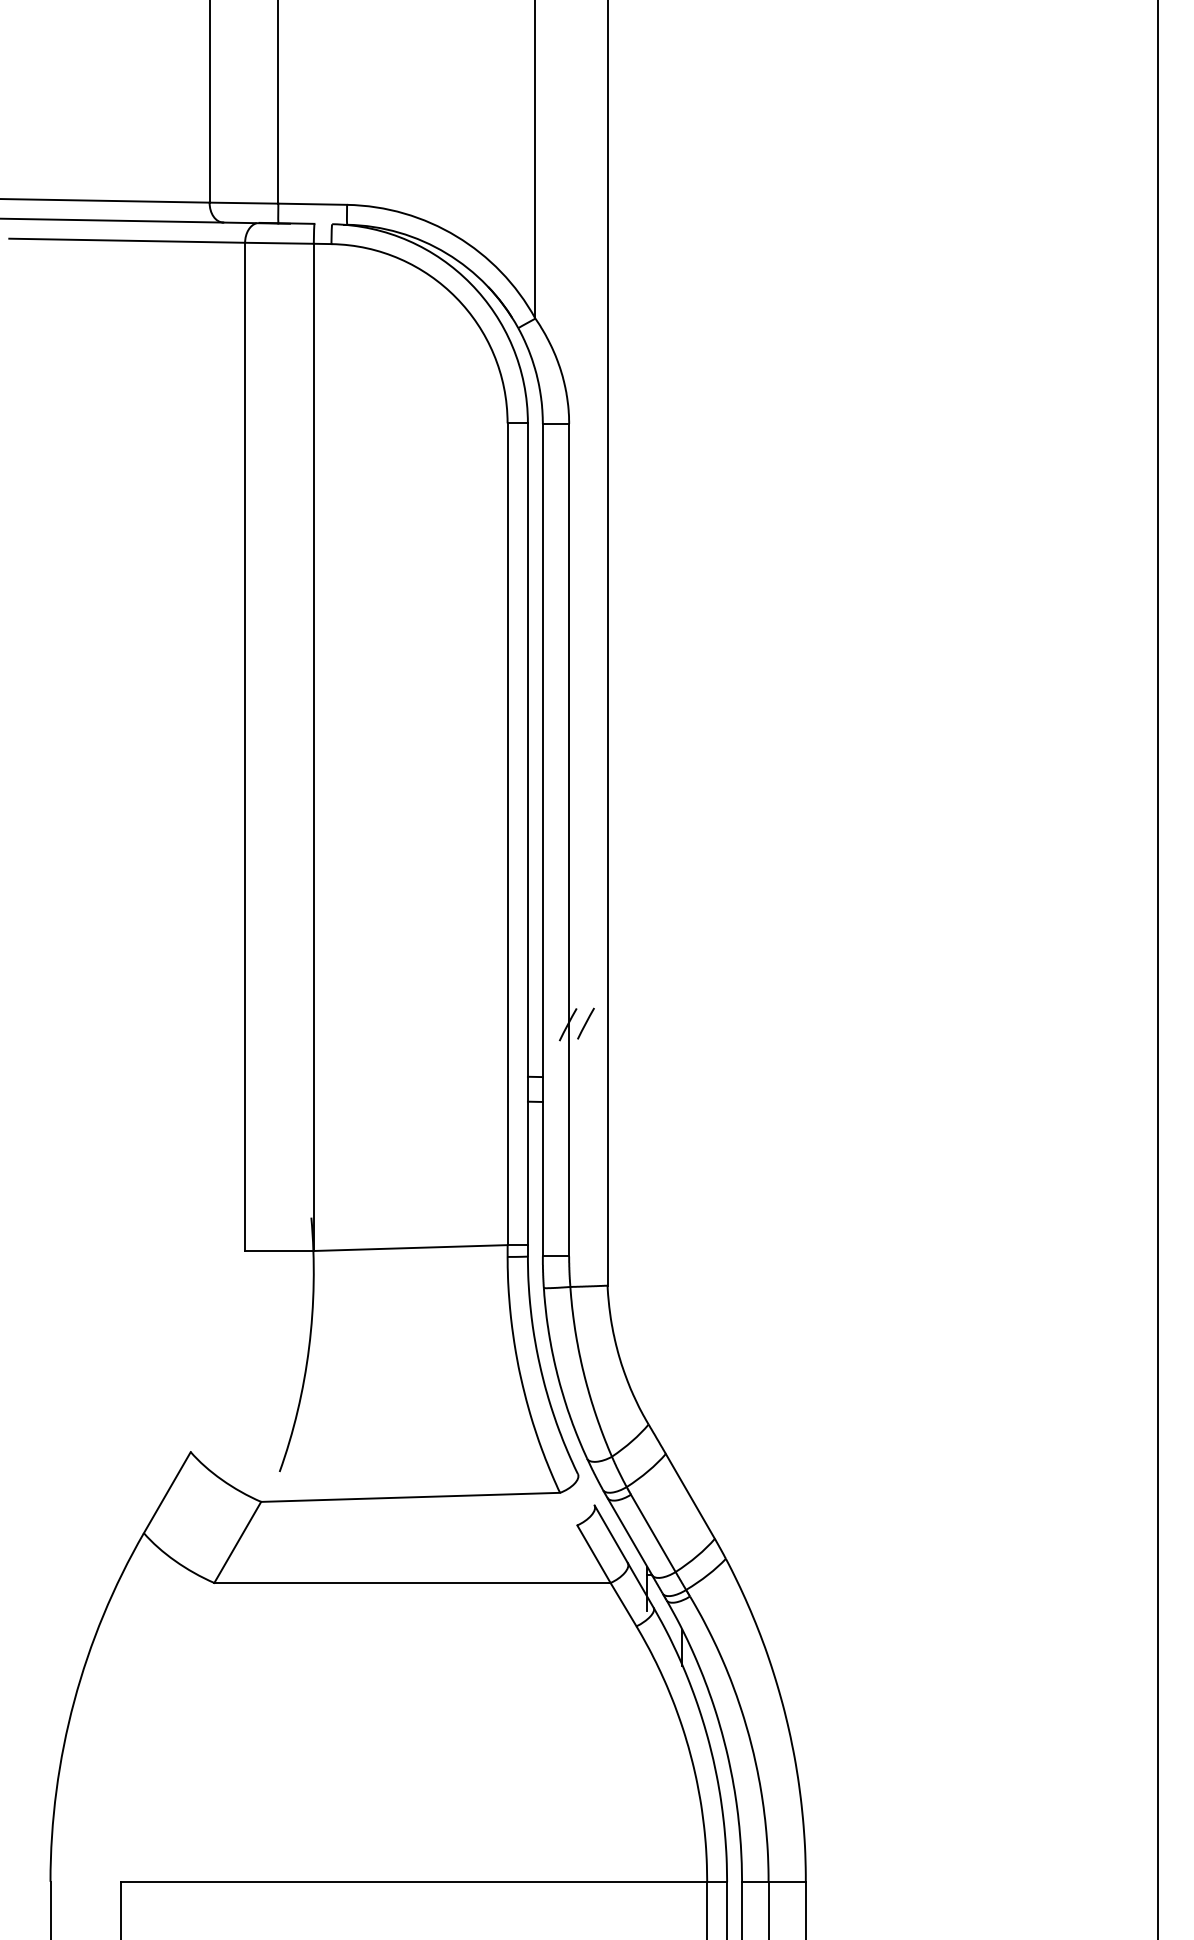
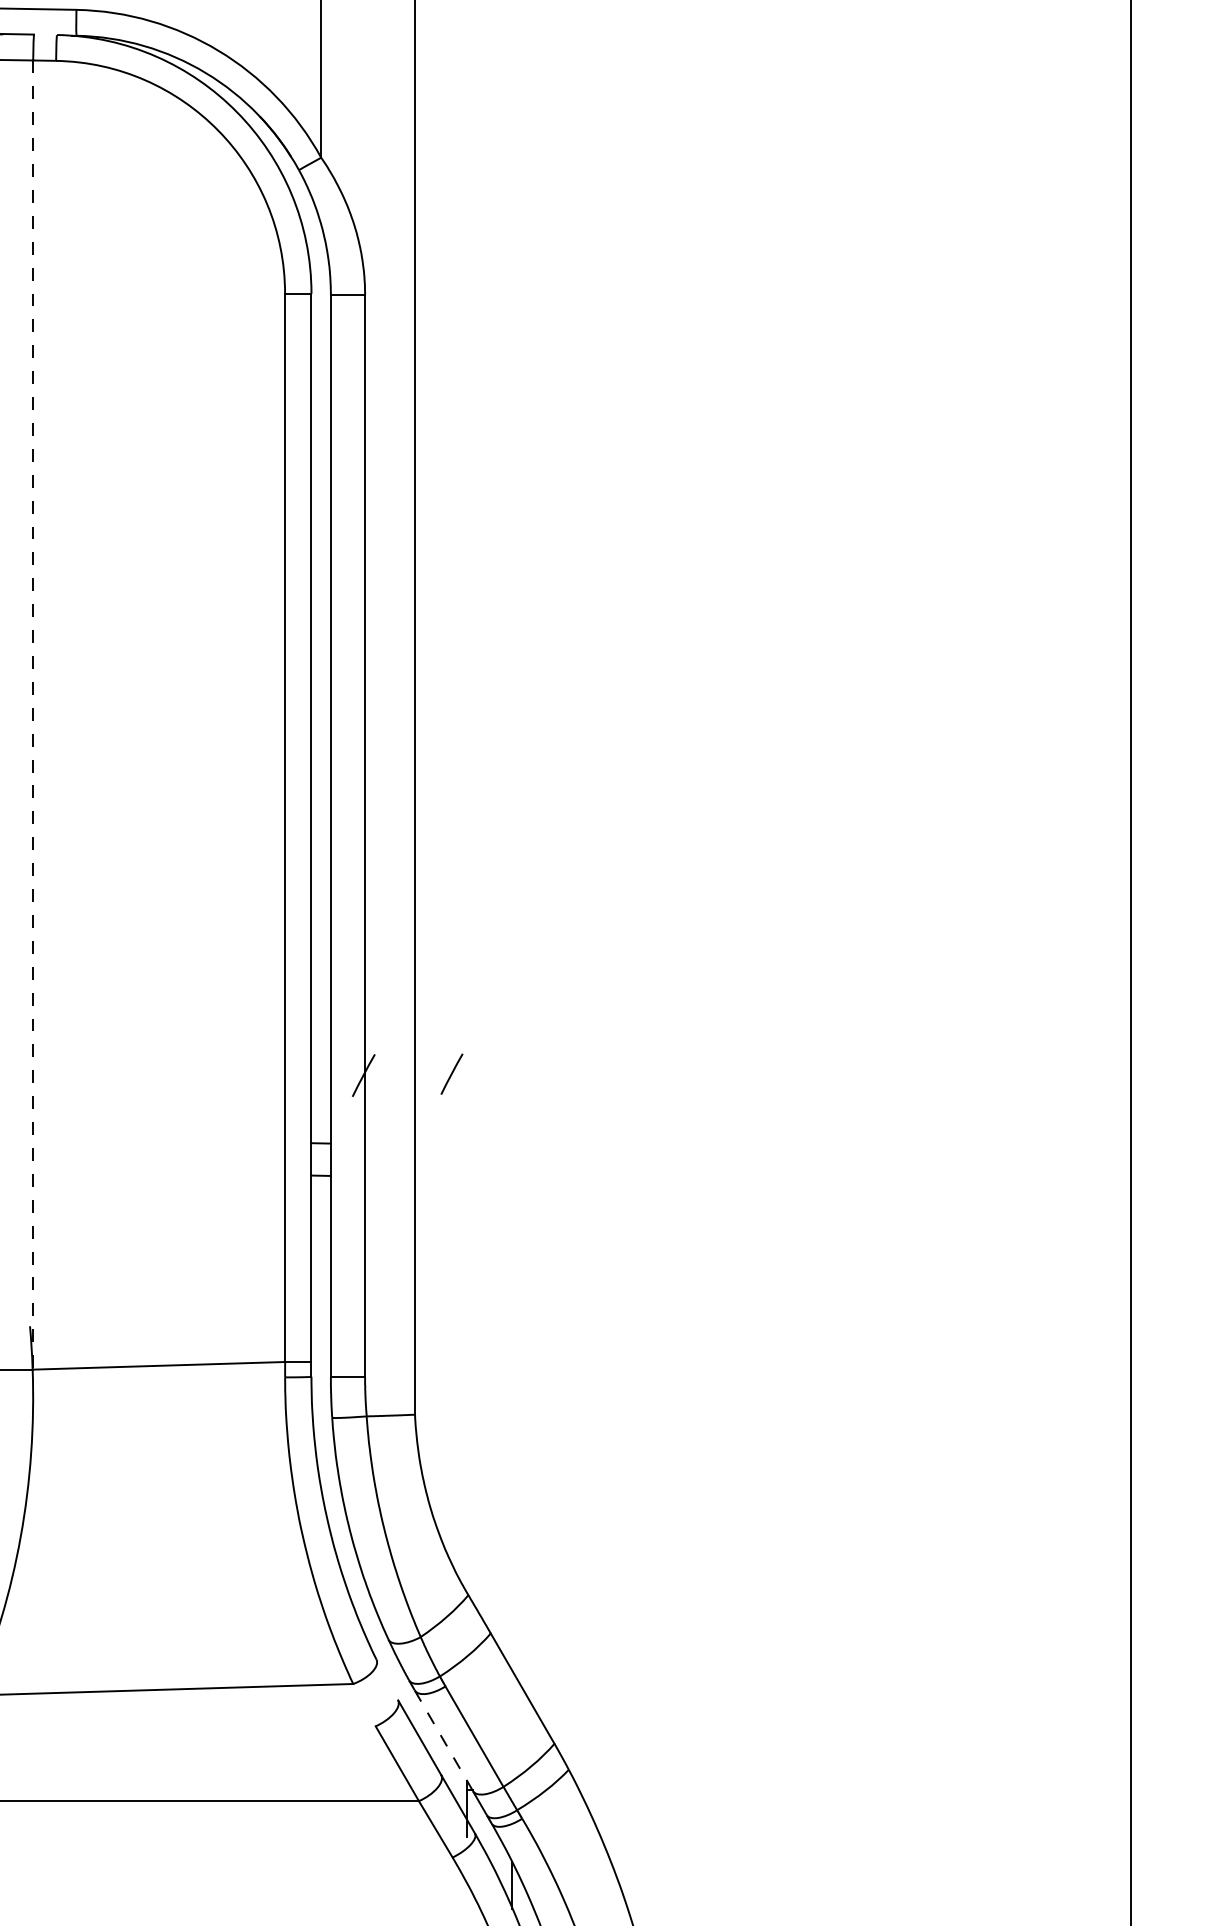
line: (313, 747) -> (32, 715), solid -> dashed
line: (585, 1023) -> (451, 1073), moved
line: (629, 1536) -> (443, 1740), solid -> dashed

